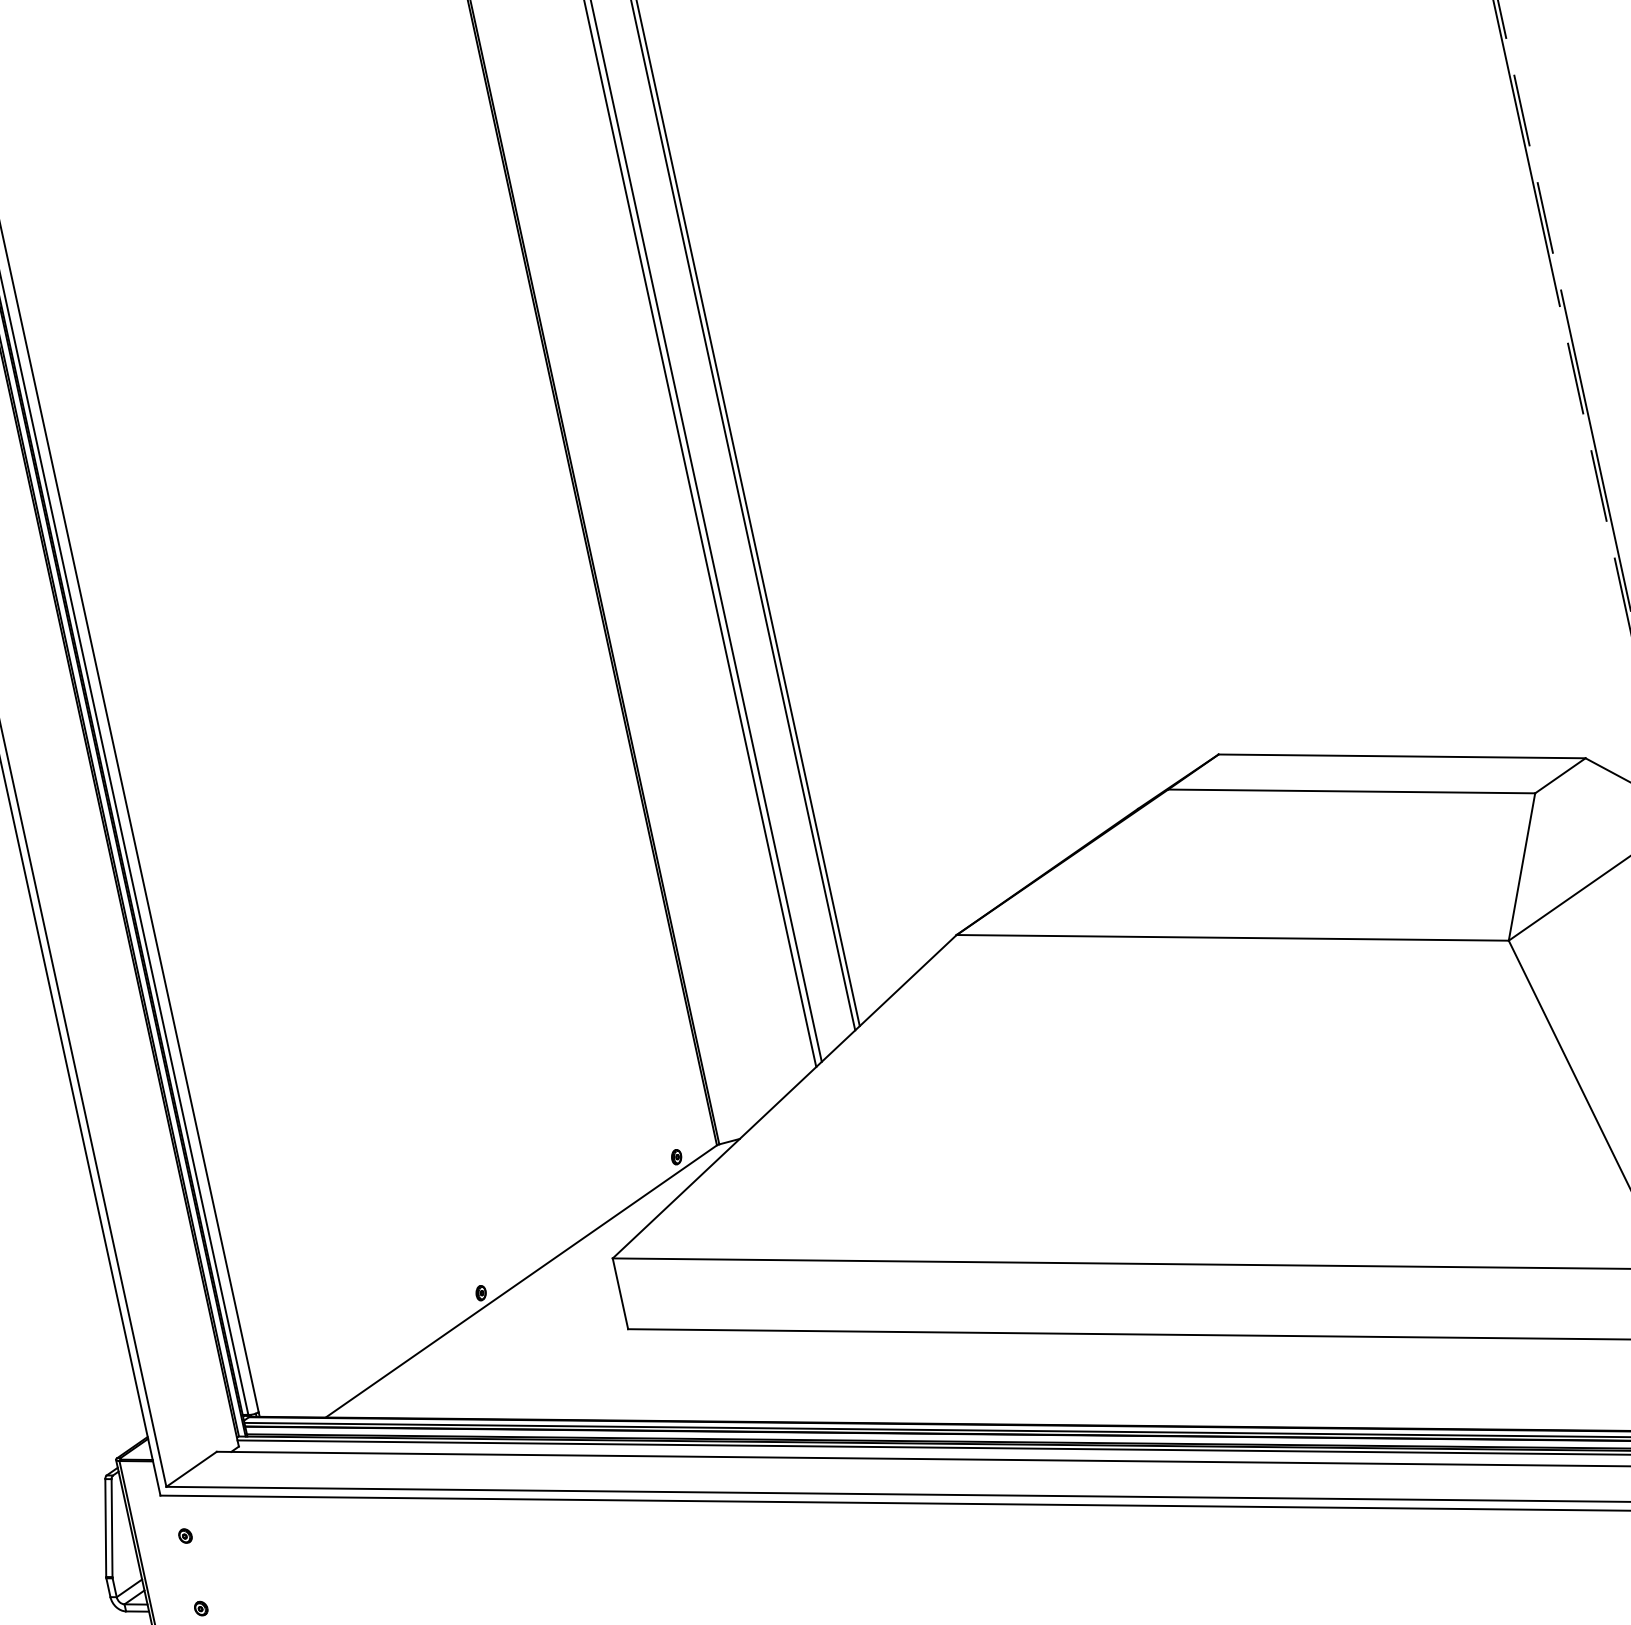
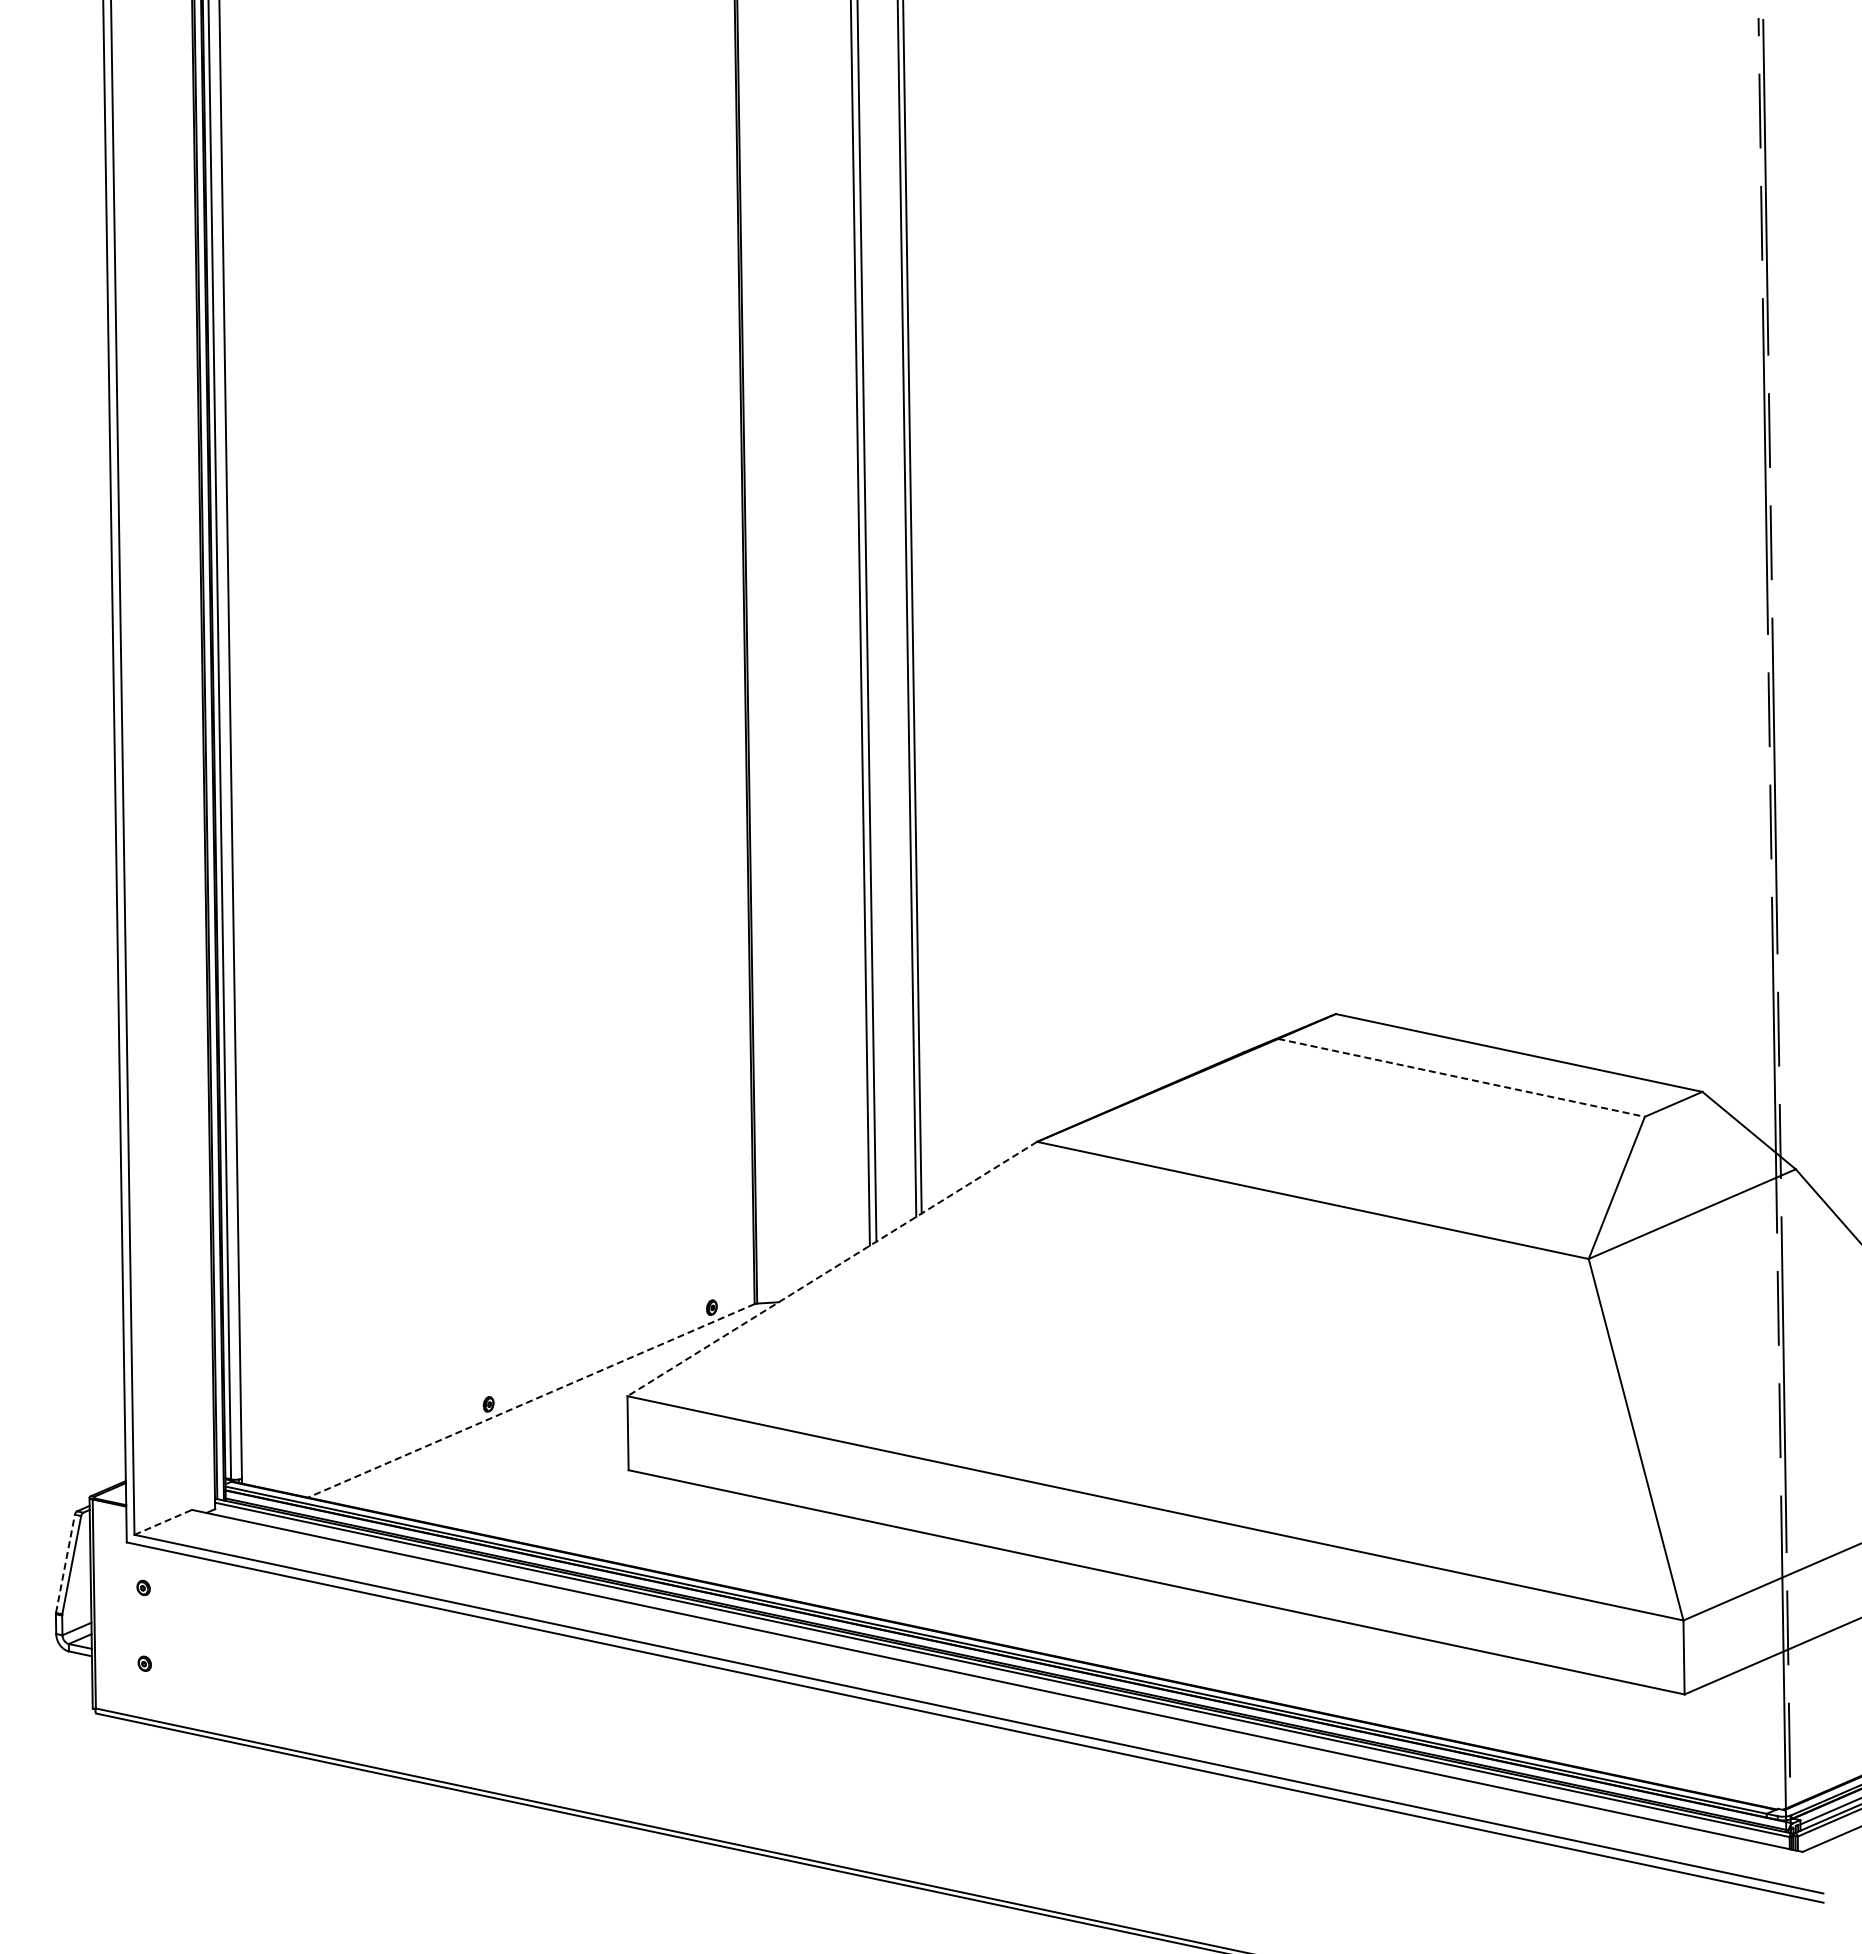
line: (1352, 790) -> (1462, 1077), solid -> dashed
line: (784, 1097) -> (831, 1269), solid -> dashed
line: (520, 1282) -> (530, 1401), solid -> dashed
line: (191, 1469) -> (163, 1522), solid -> dashed
line: (105, 1527) -> (65, 1563), solid -> dashed

